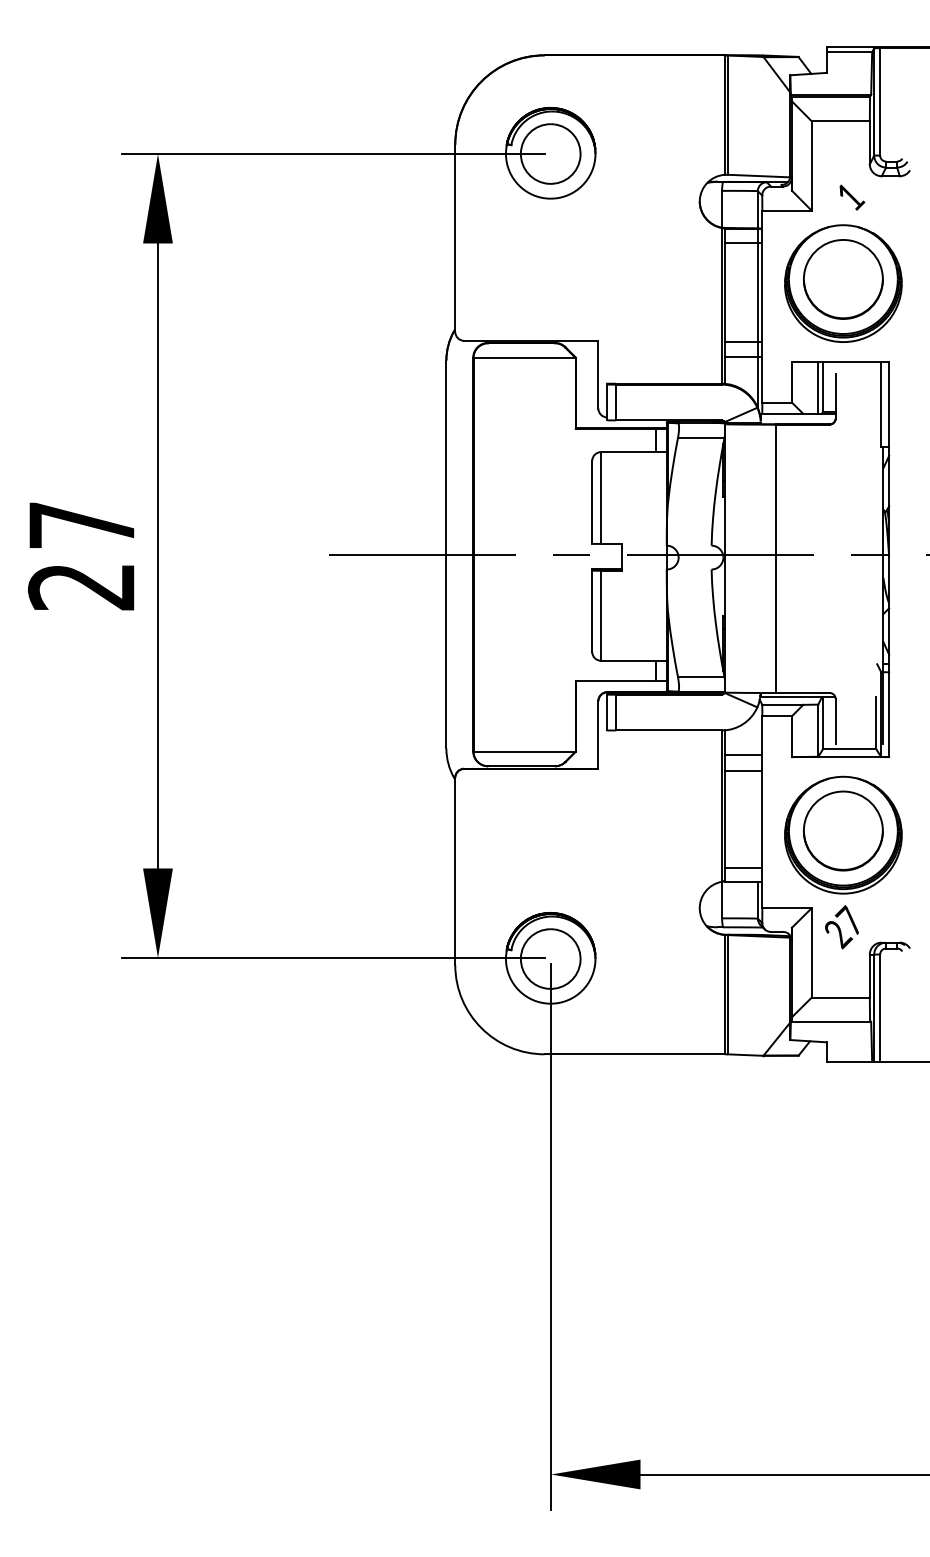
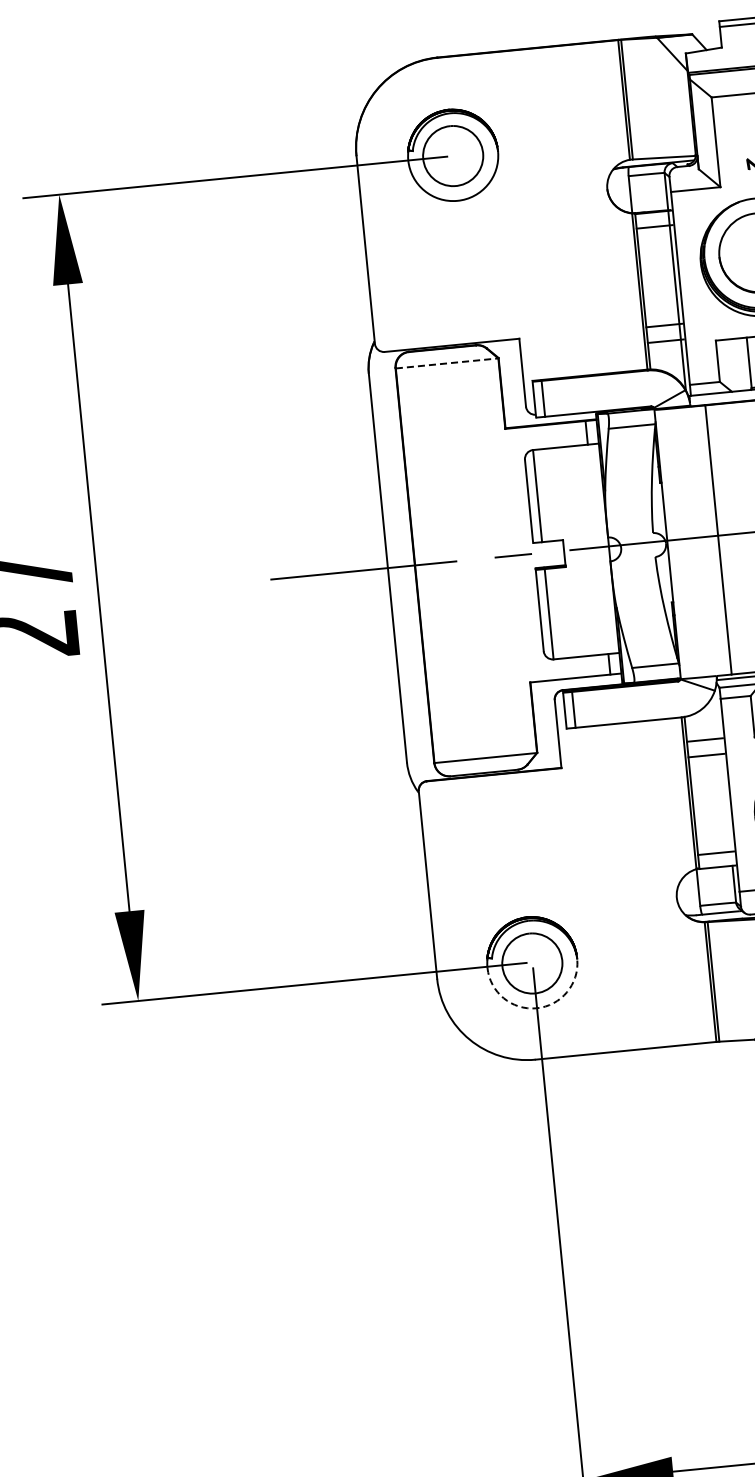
line: (525, 358) -> (447, 363), solid -> dashed
line: (818, 387) -> (744, 363), removed
arc: (550, 1003) -> (536, 1008), solid -> dashed

